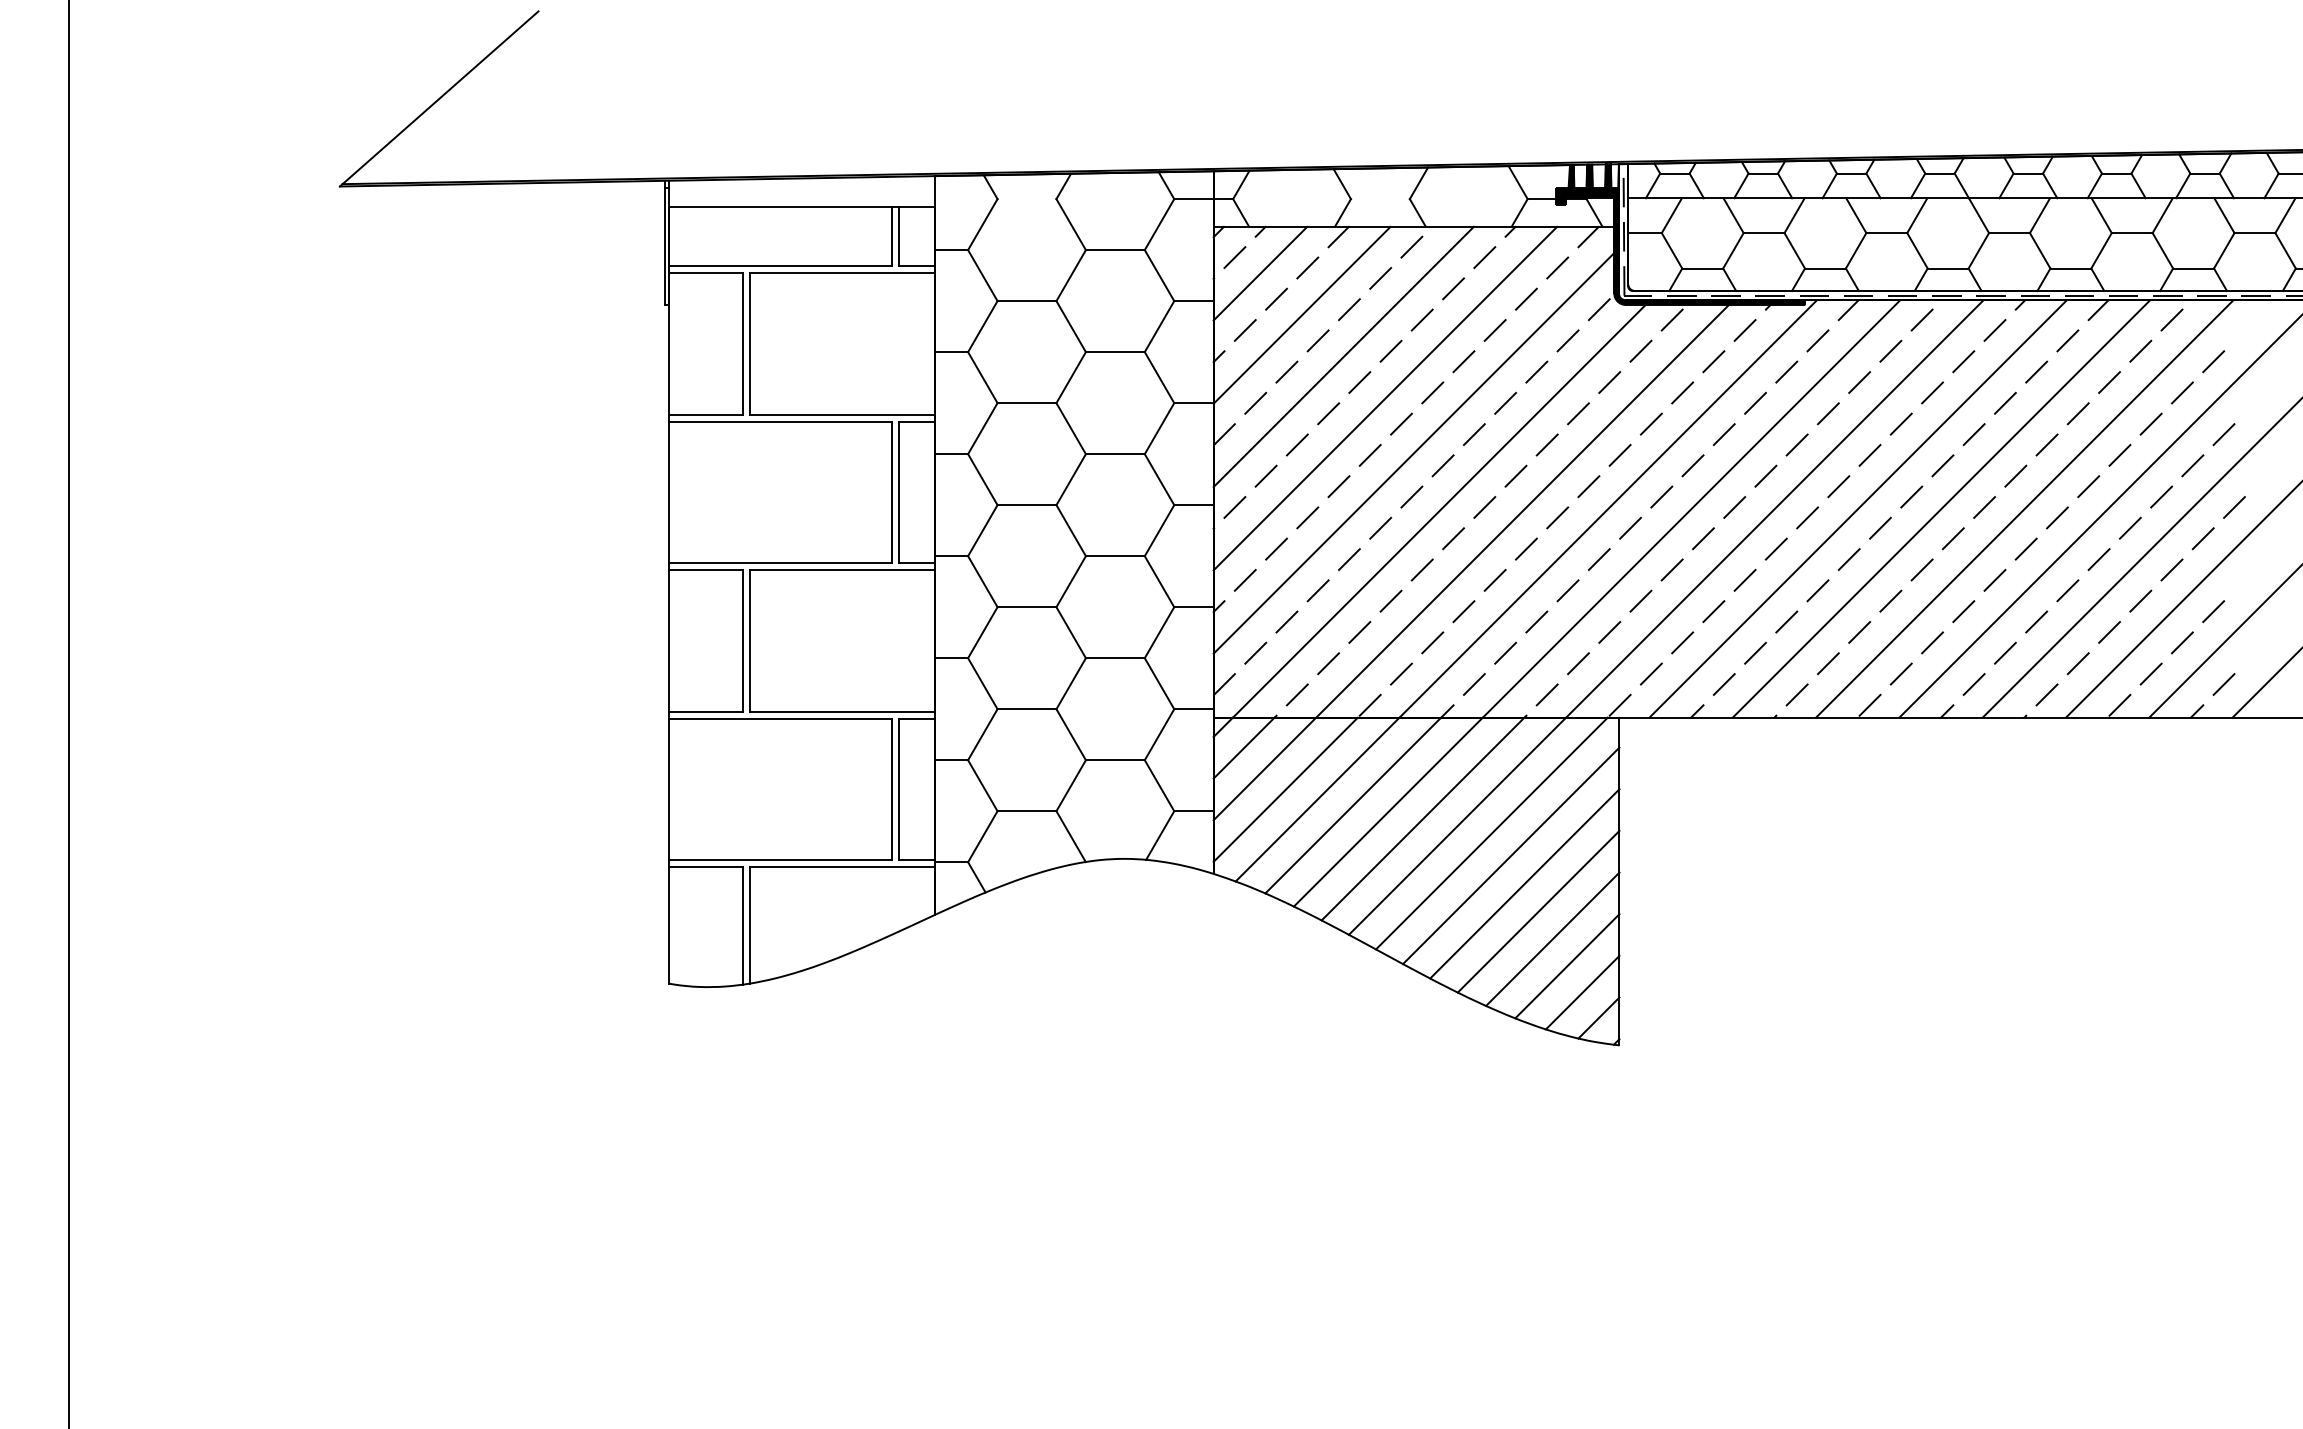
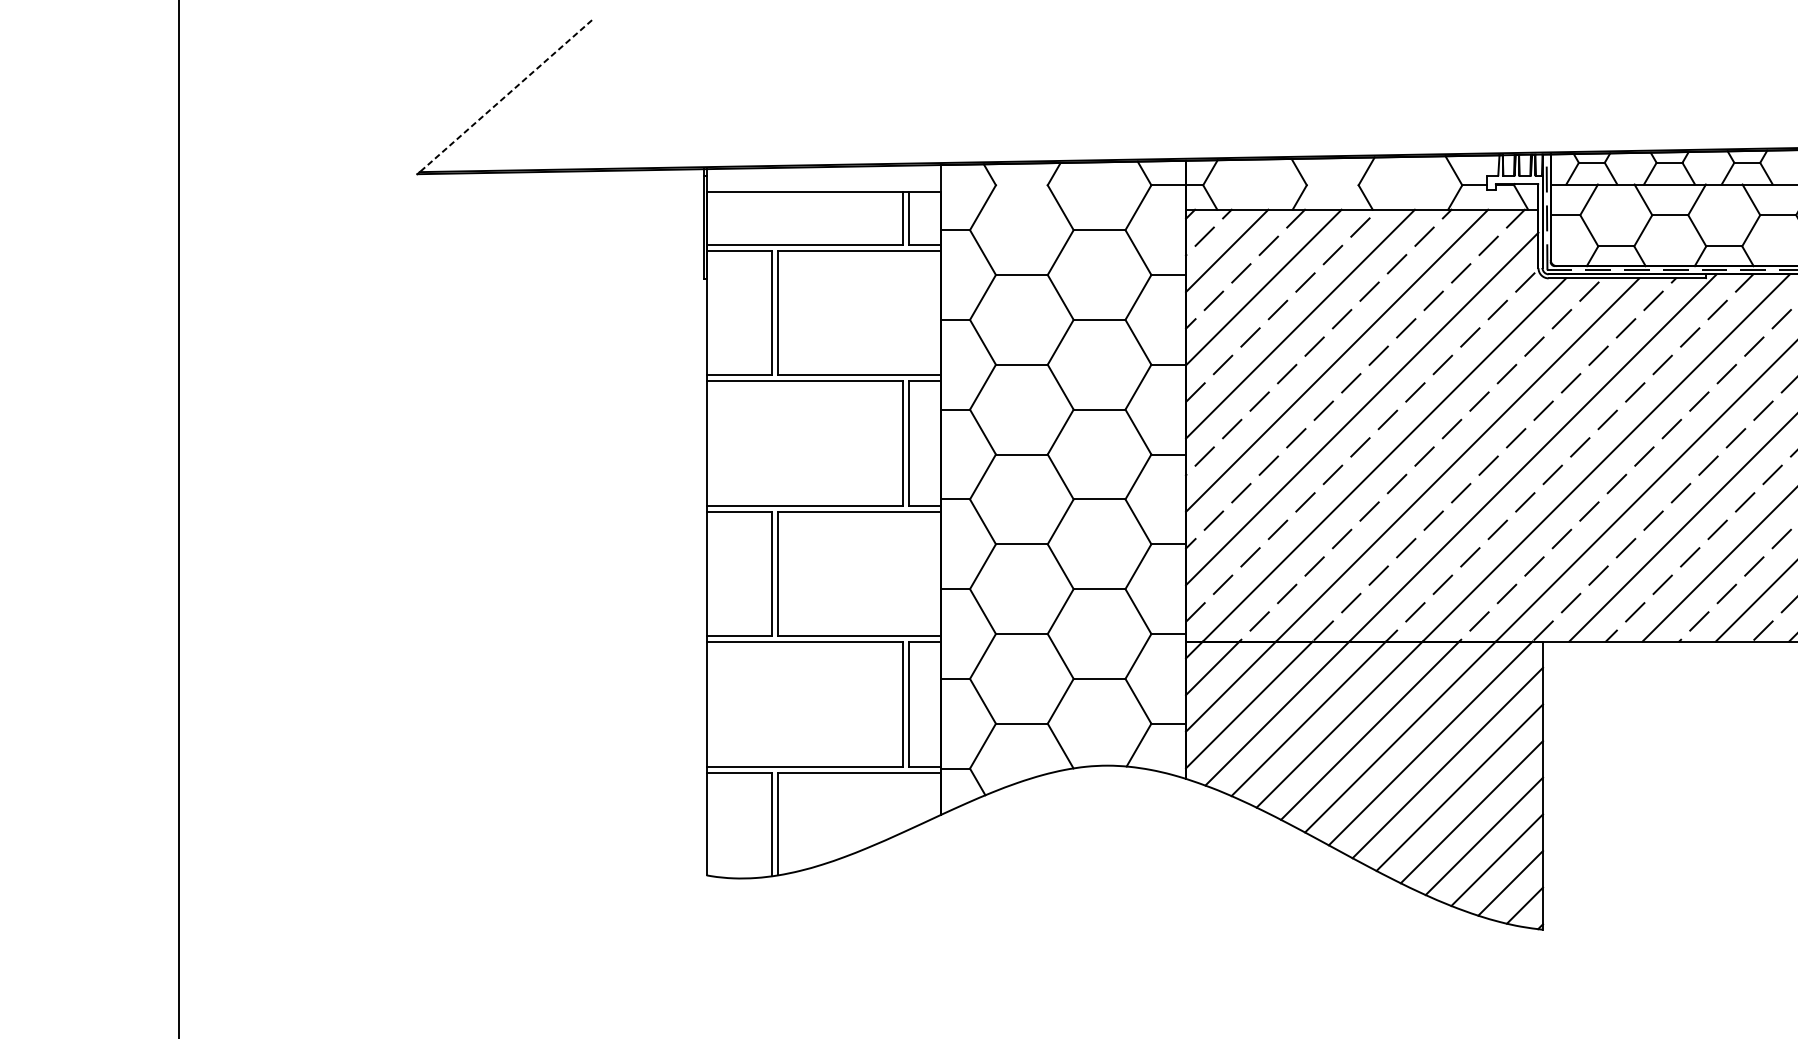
line: (440, 97) -> (505, 95), solid -> dashed
fill: (1680, 234) -> (1596, 216), removed

